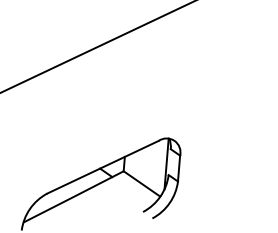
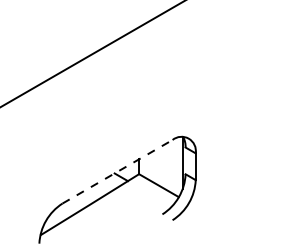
line: (103, 166) -> (117, 171), solid -> dashed

